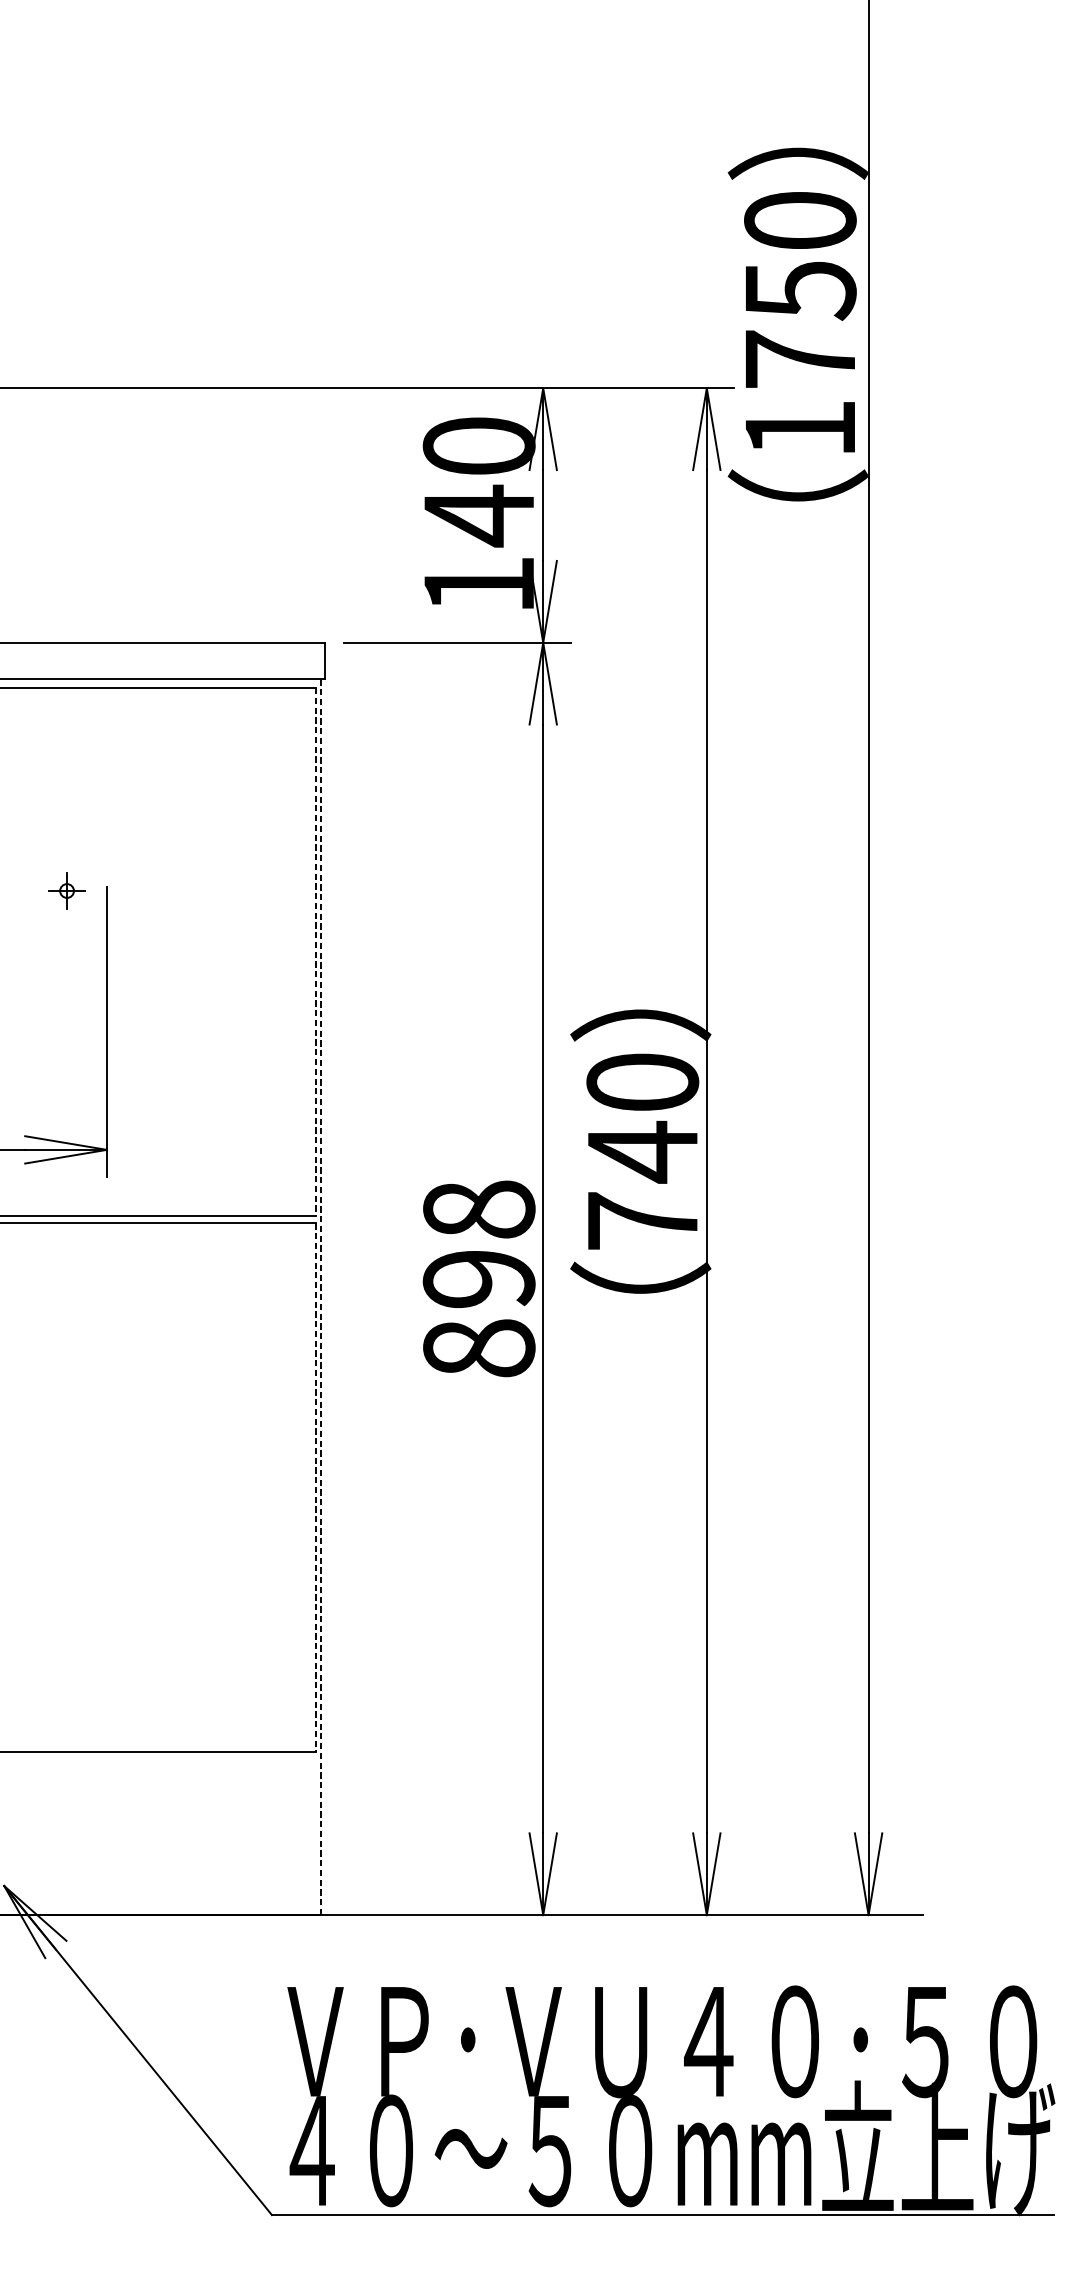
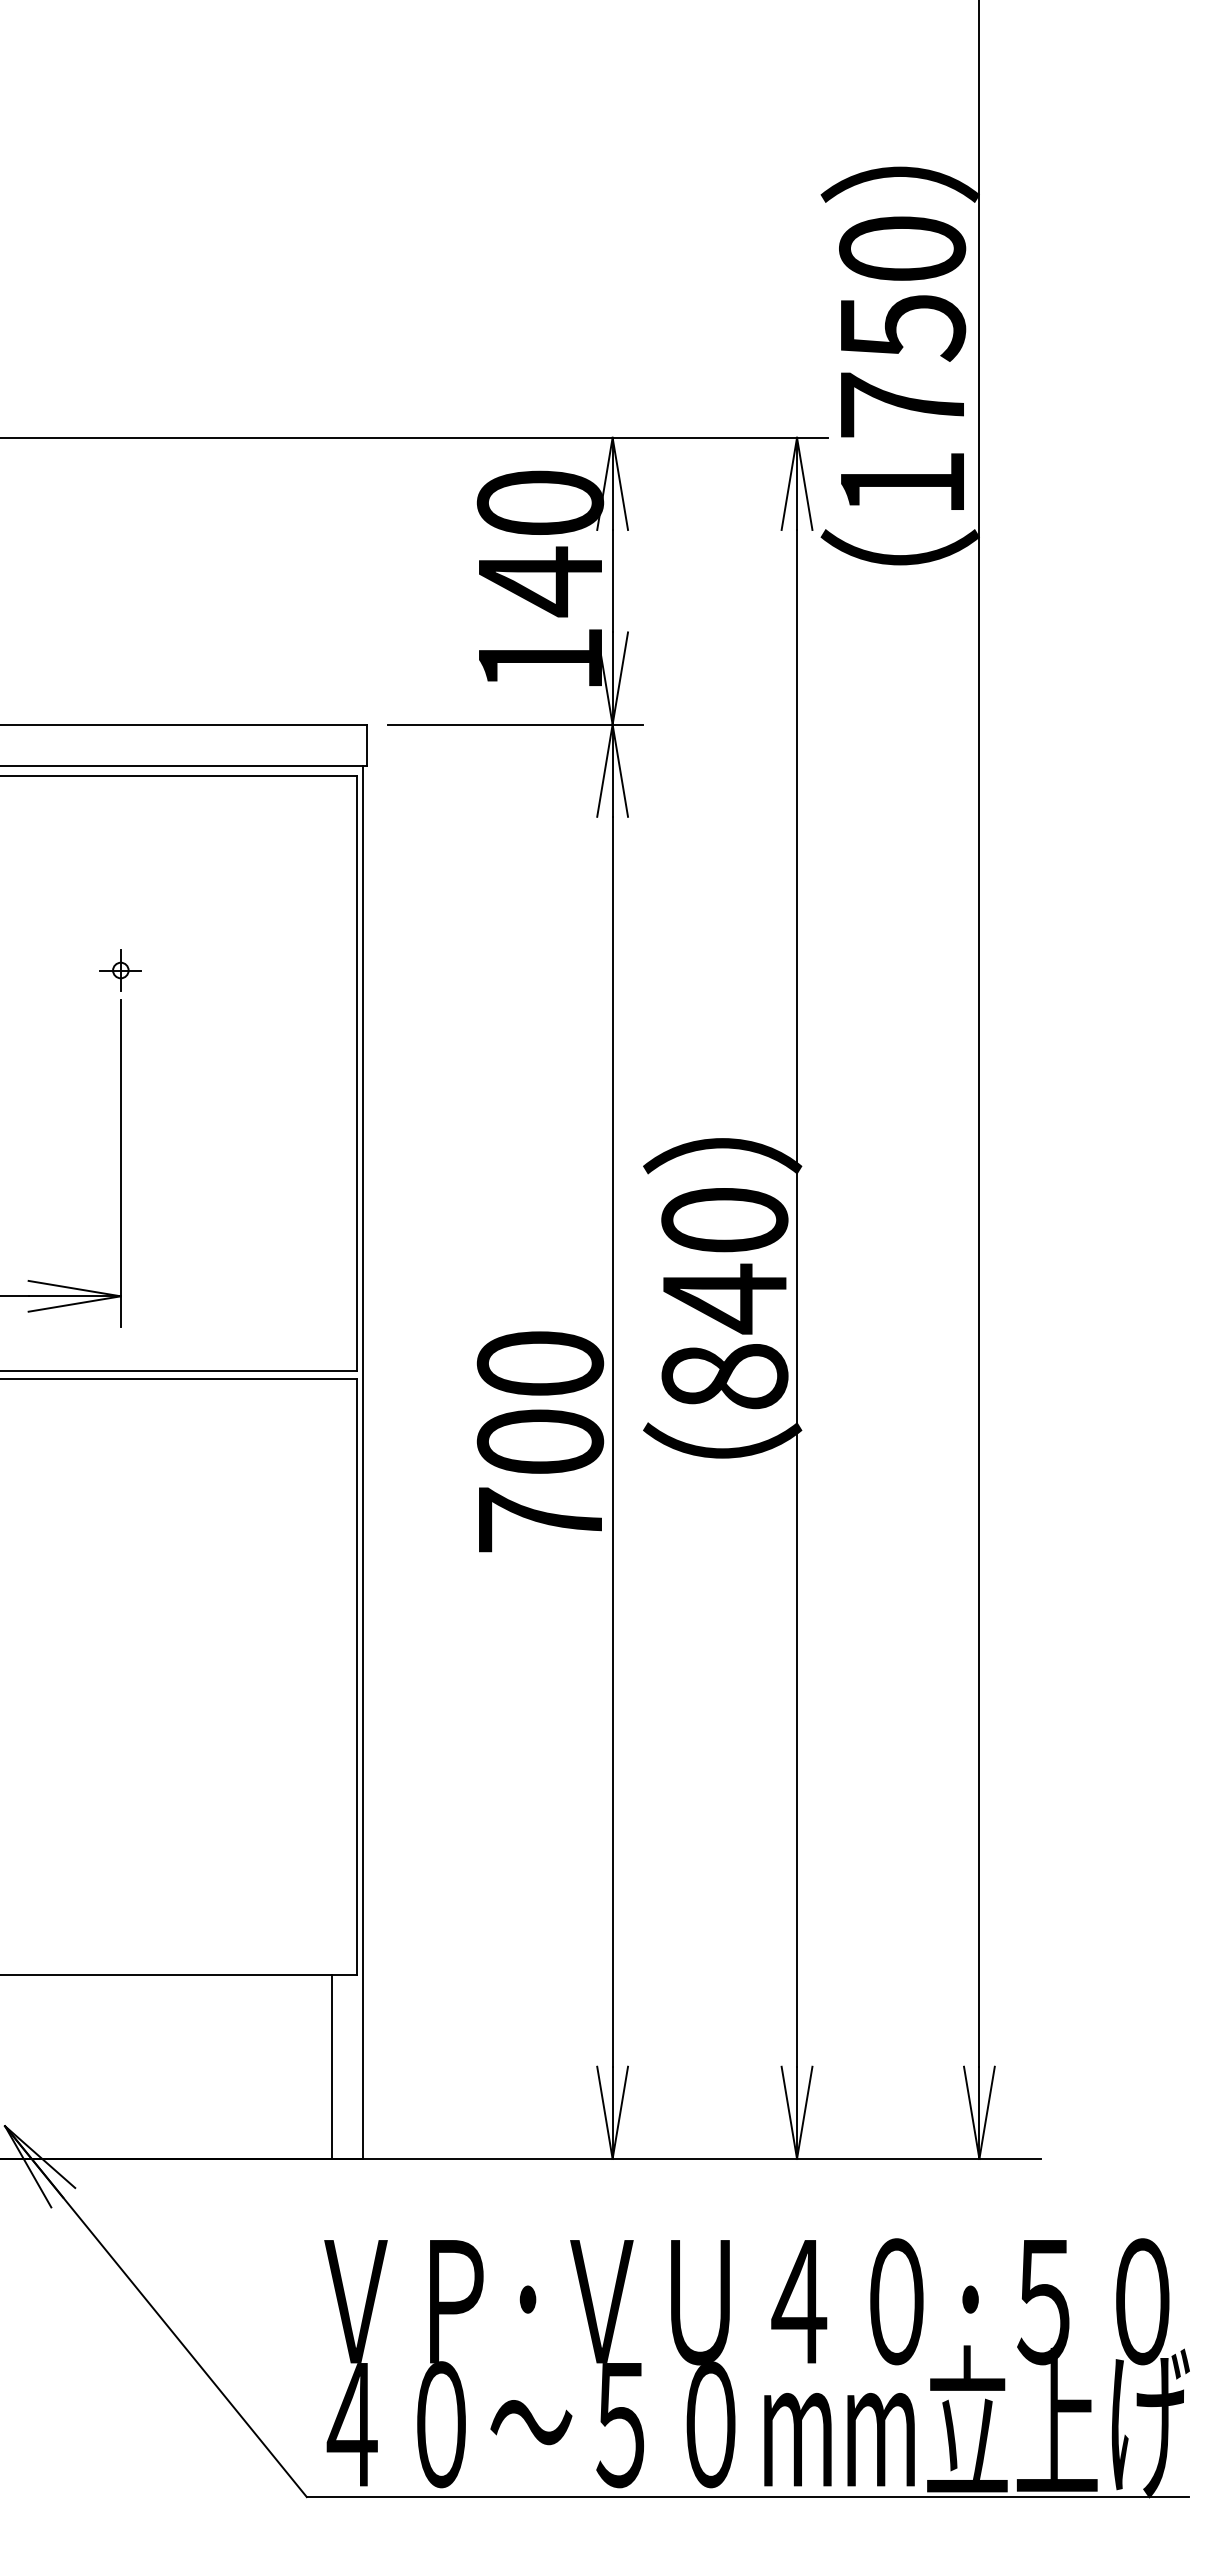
part: (66, 891) -> (120, 970), moved
line: (316, 952) -> (356, 1073), dashed -> solid
text: (642, 1221) -> (724, 1376), 740 -> 840
text: (479, 1278) -> (540, 1441), 898 -> 700
line: (321, 1297) -> (362, 1462), dashed -> solid
line: (316, 1487) -> (356, 1676), dashed -> solid
line: (293, 1833) -> (331, 2066), added

